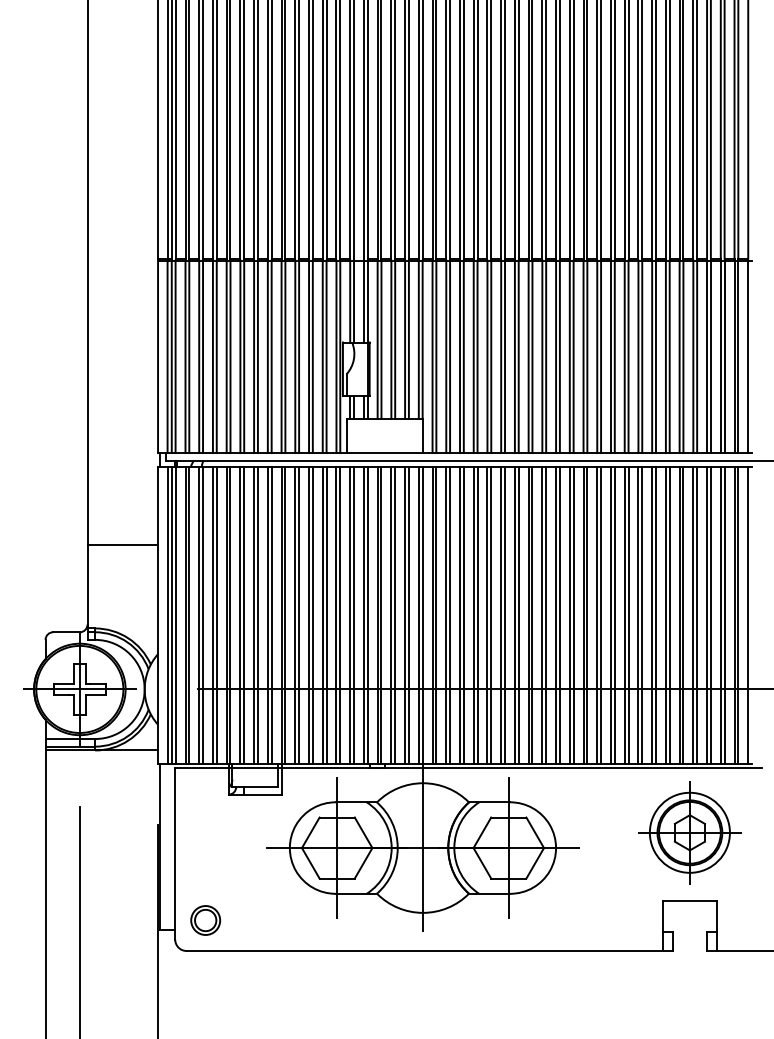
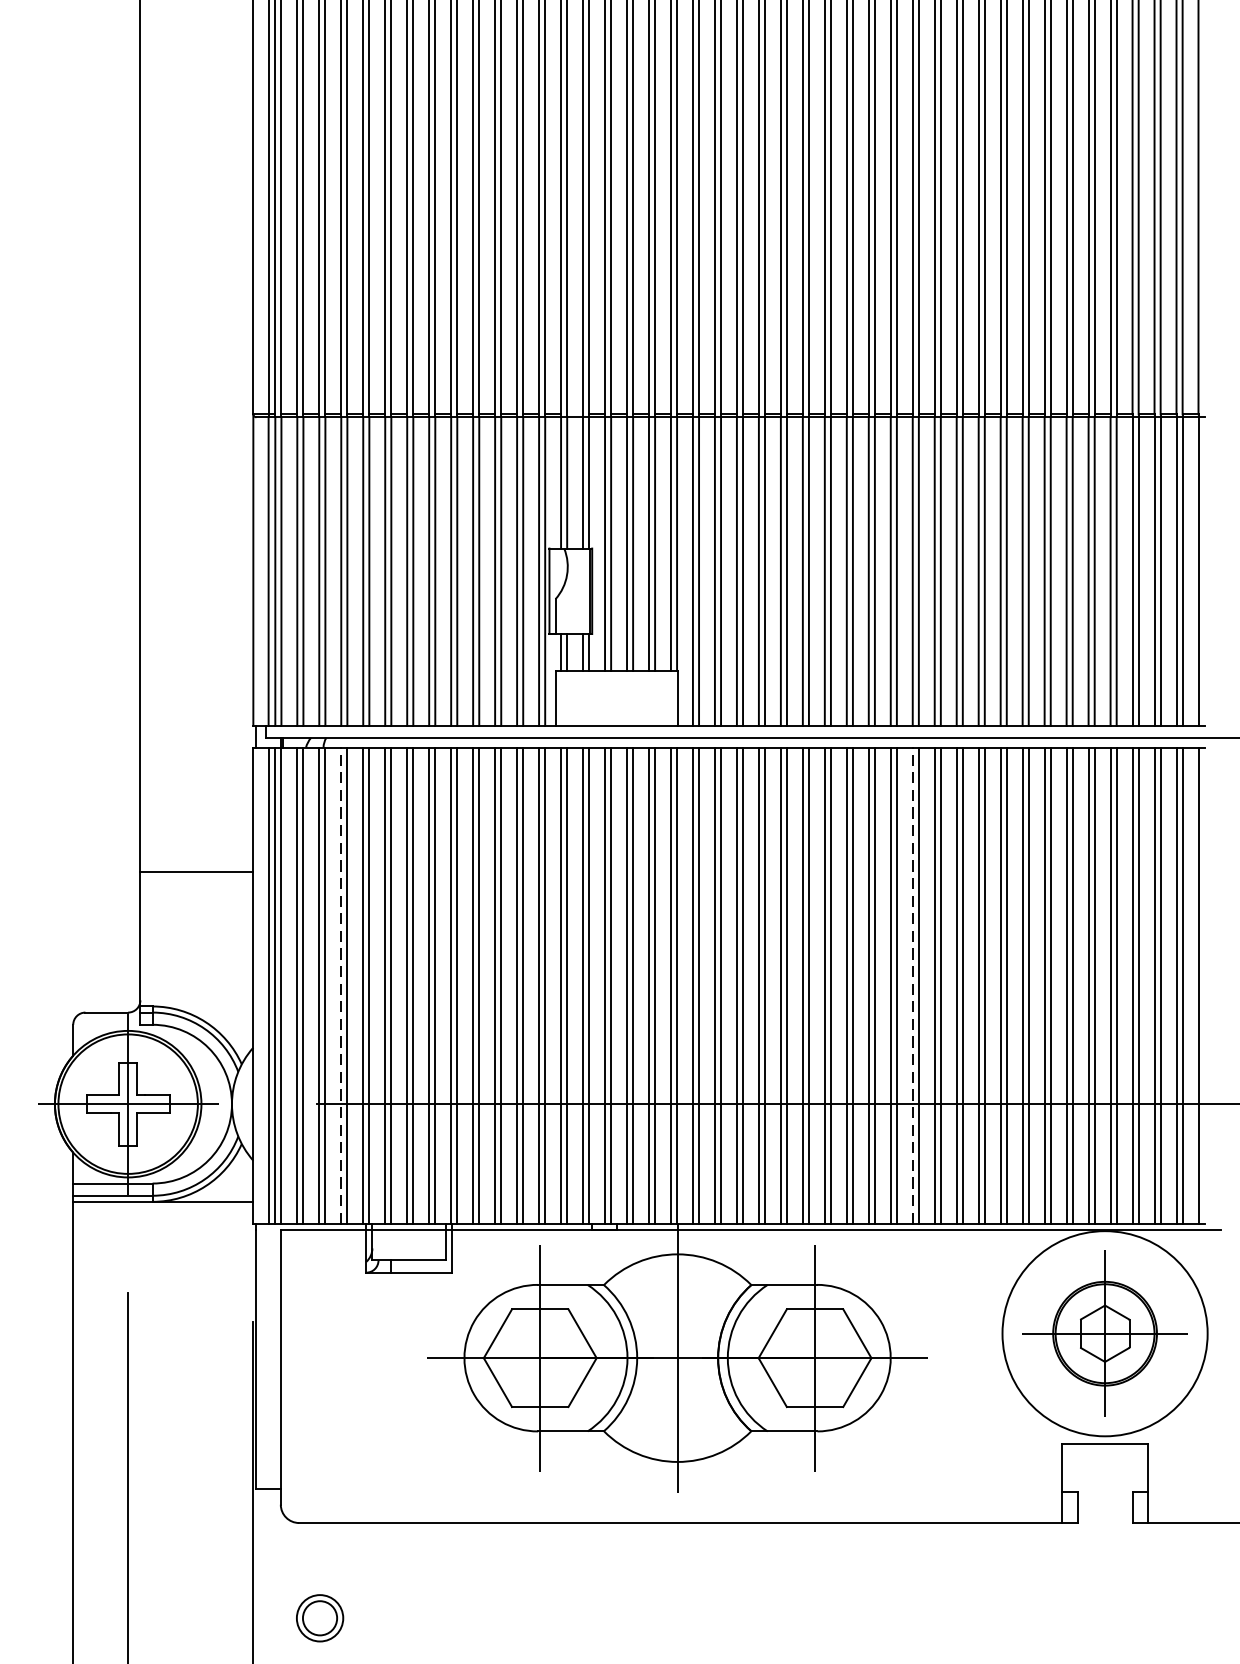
line: (212, 615) -> (340, 985), solid -> dashed
line: (569, 615) -> (912, 985), solid -> dashed
circle: (689, 832) -> (1104, 1333), size x1.6
part: (205, 920) -> (319, 1618), moved

